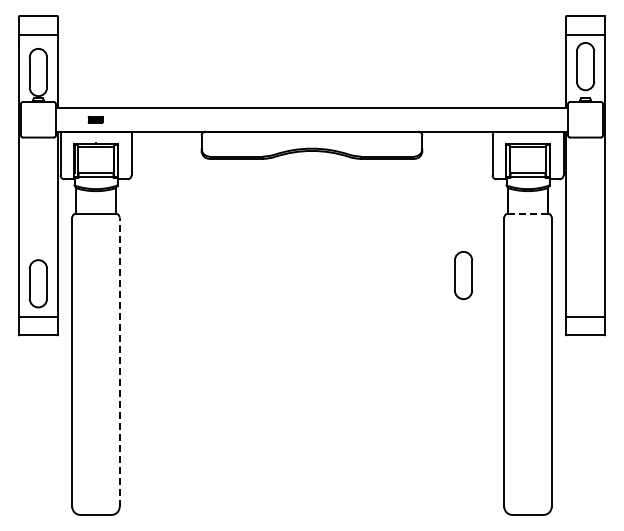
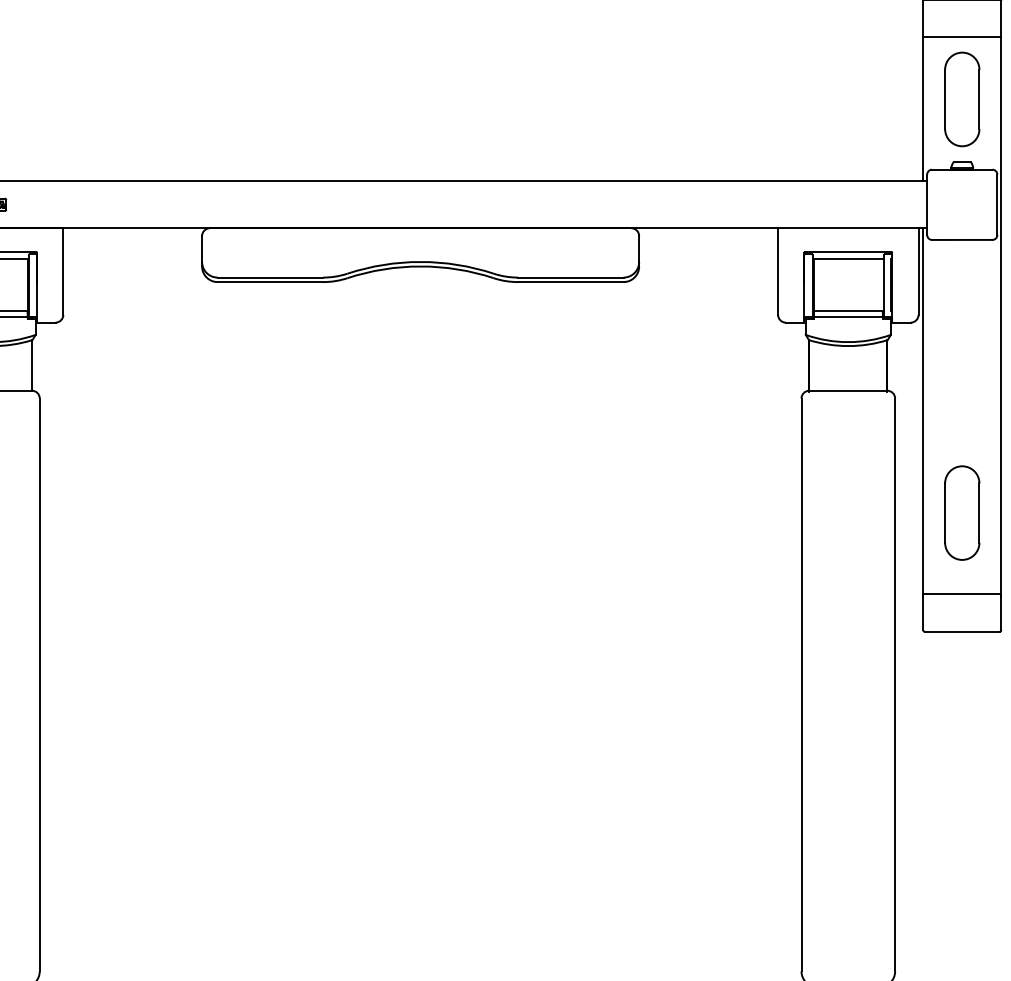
line: (528, 213) -> (849, 390), dashed -> solid
part: (463, 275) -> (962, 513), moved
line: (119, 362) -> (39, 685), dashed -> solid

